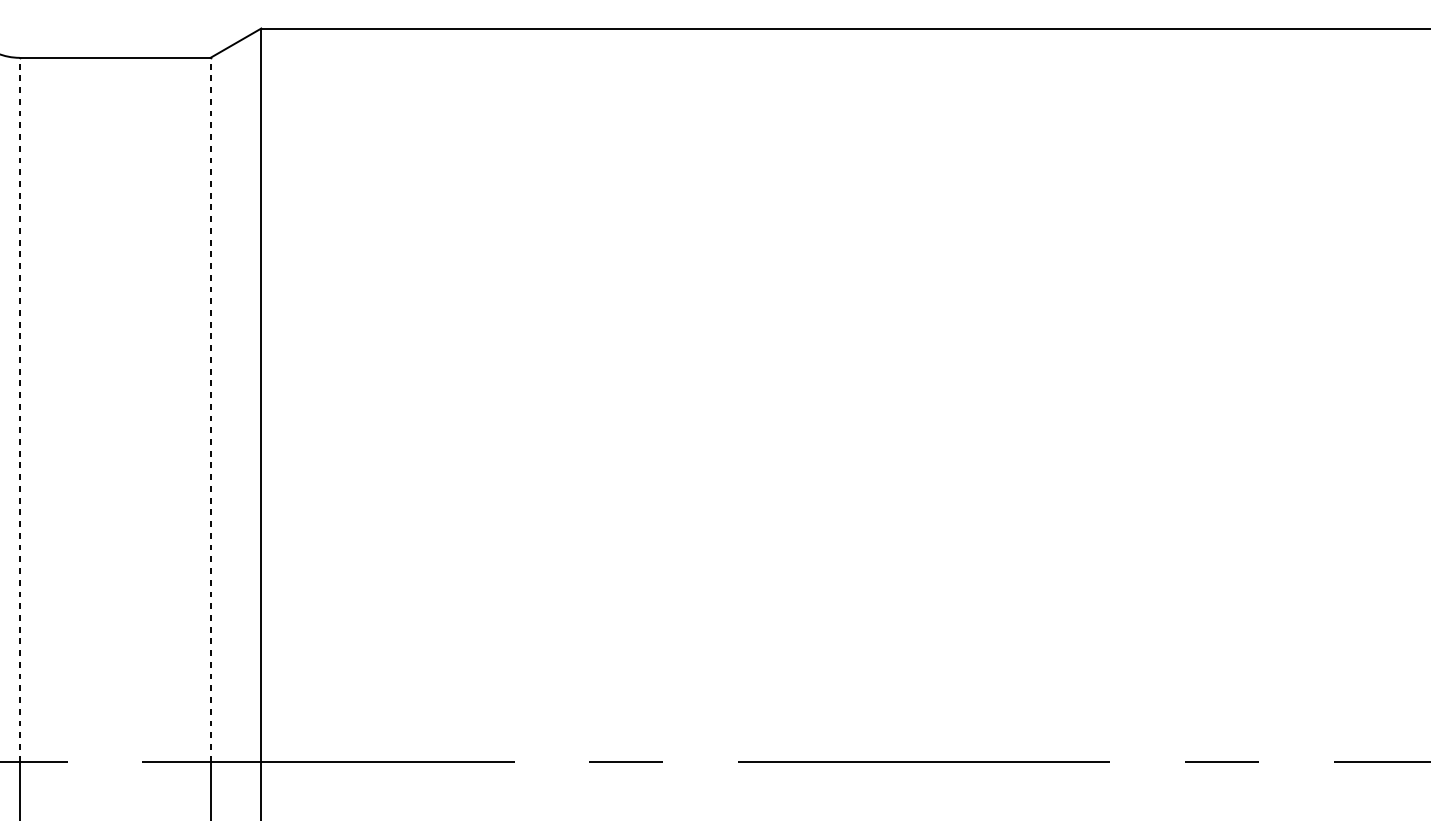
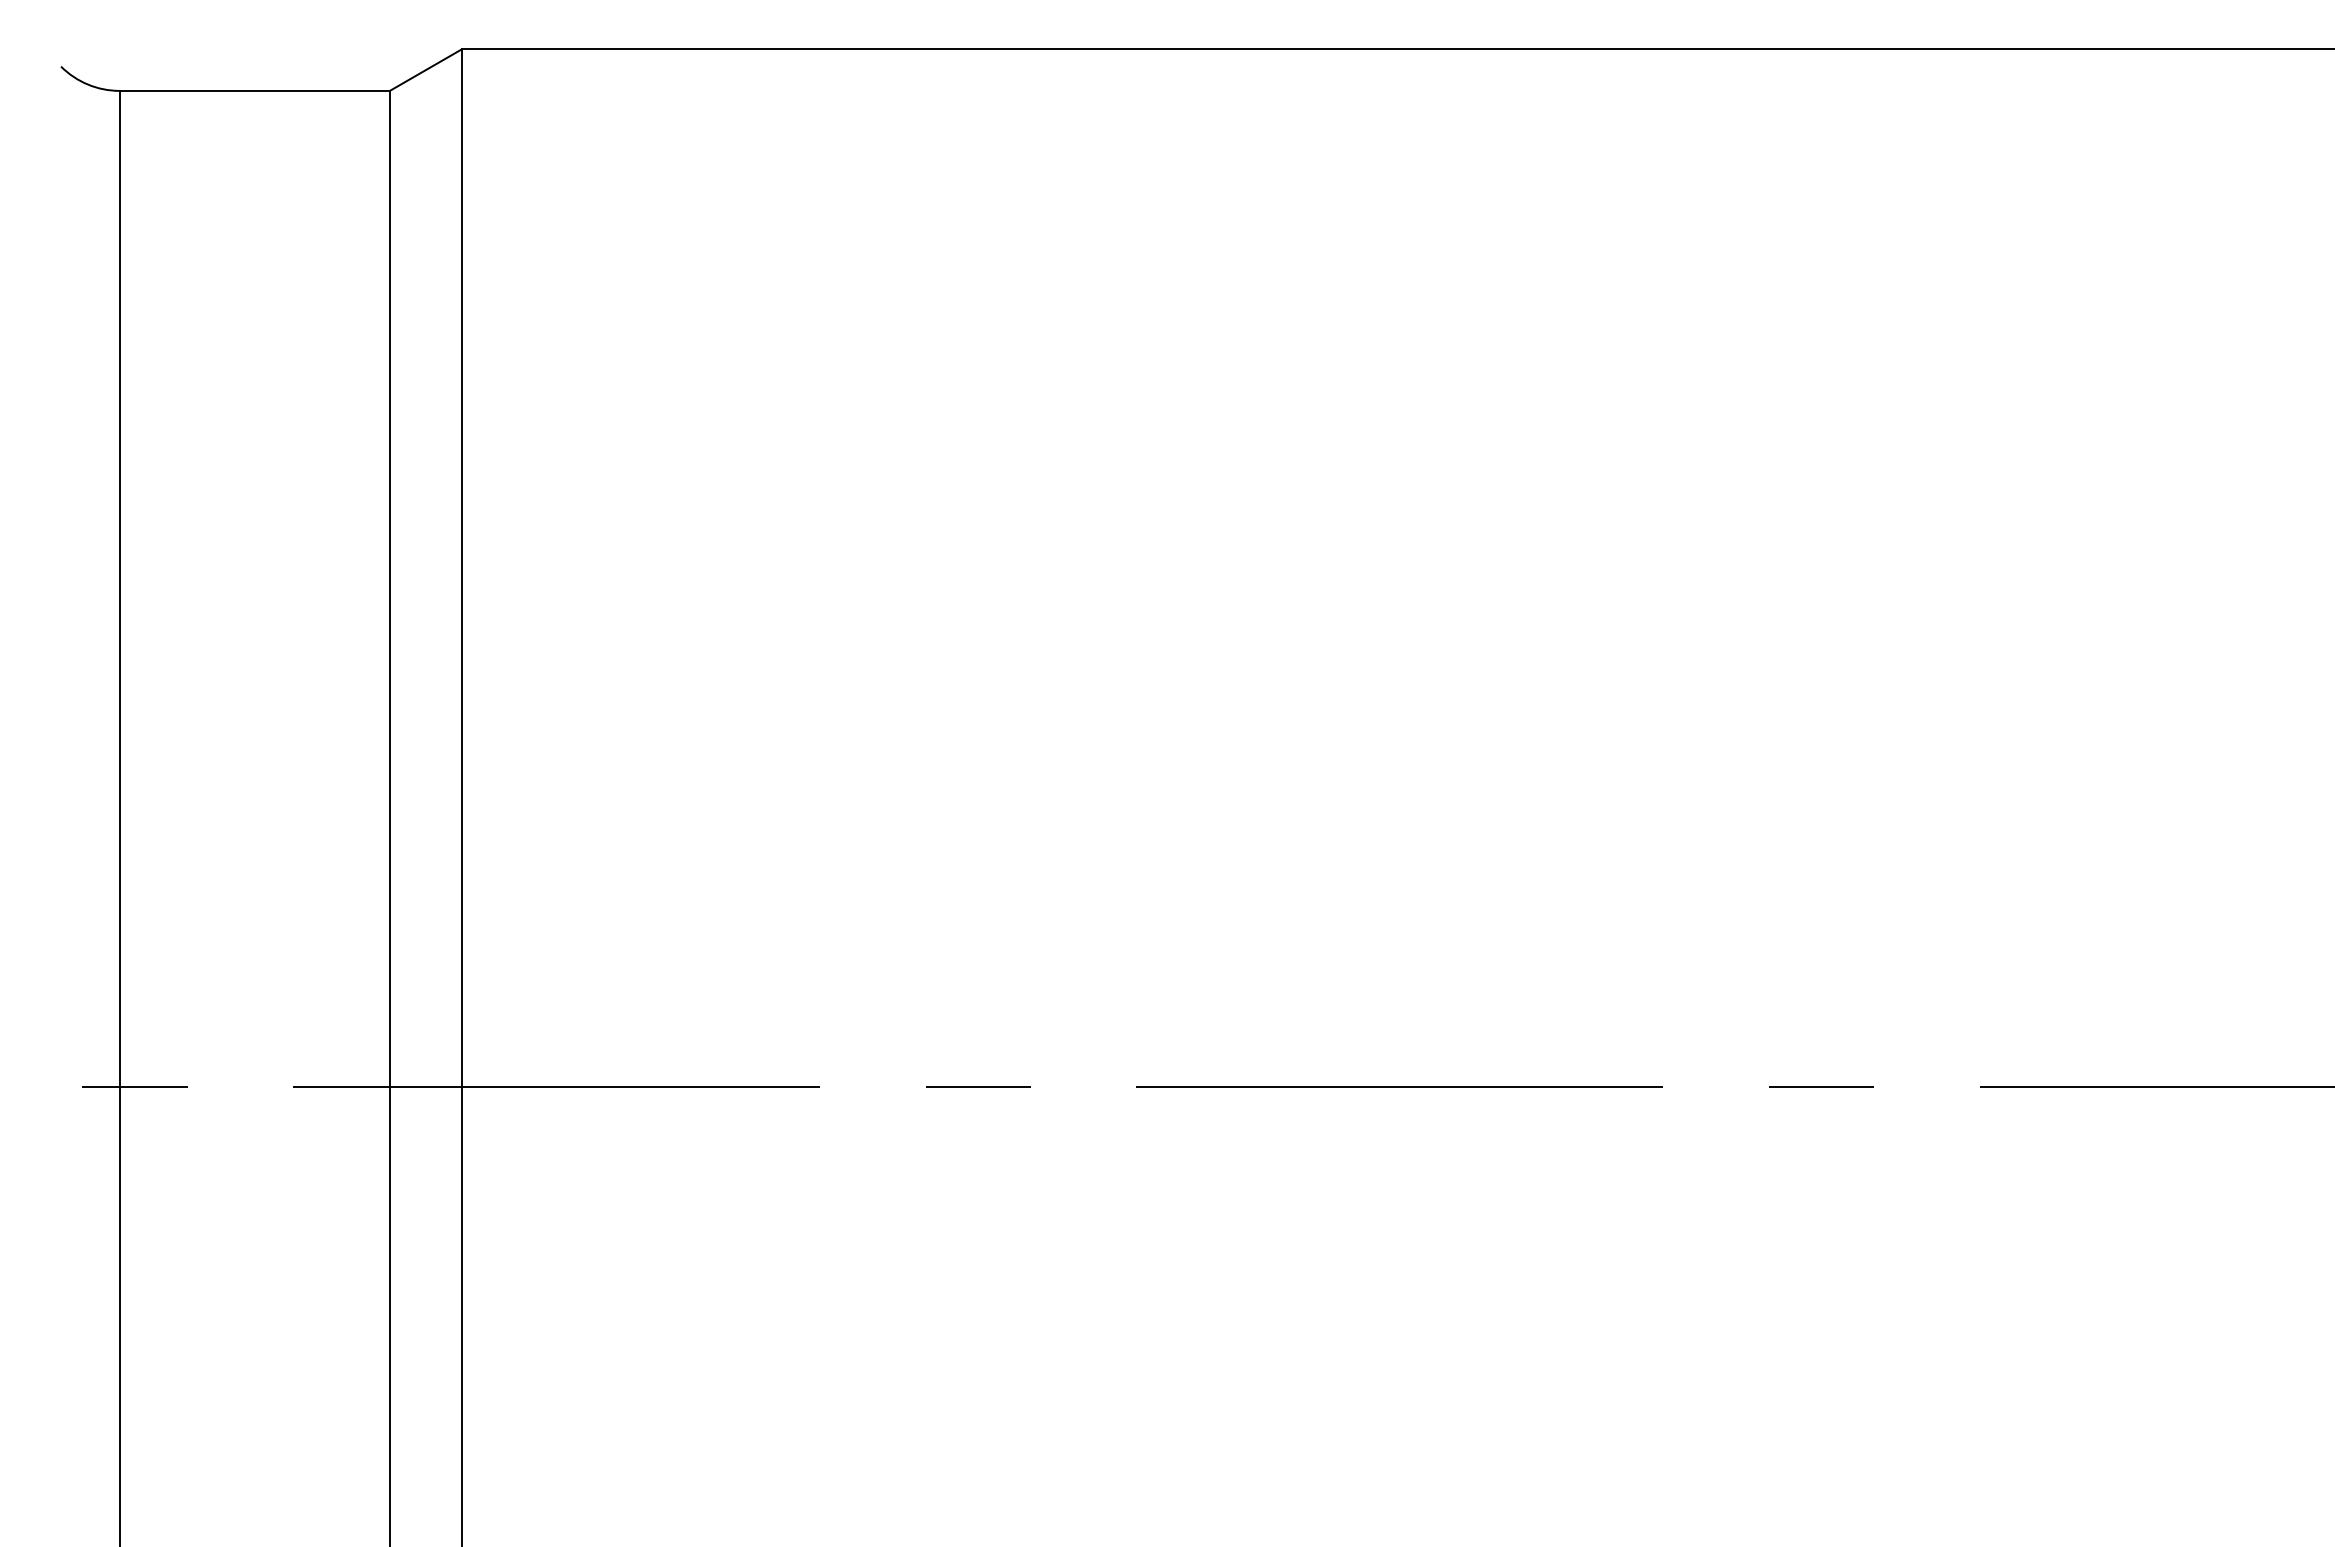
line: (19, 409) -> (119, 588), dashed -> solid
line: (210, 409) -> (389, 588), dashed -> solid

